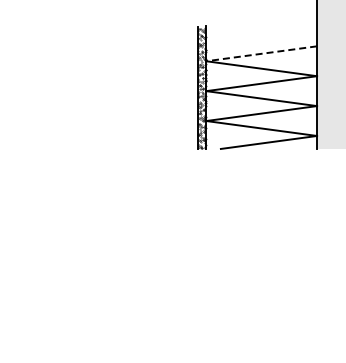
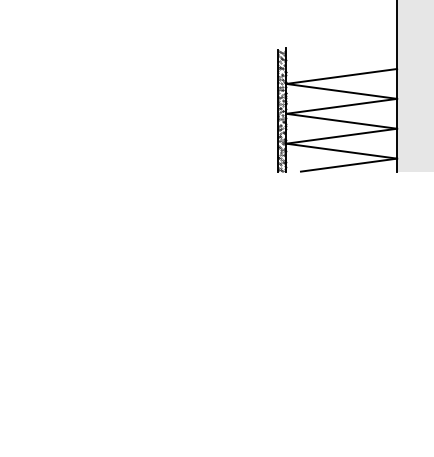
line: (261, 53) -> (341, 76), dashed -> solid

